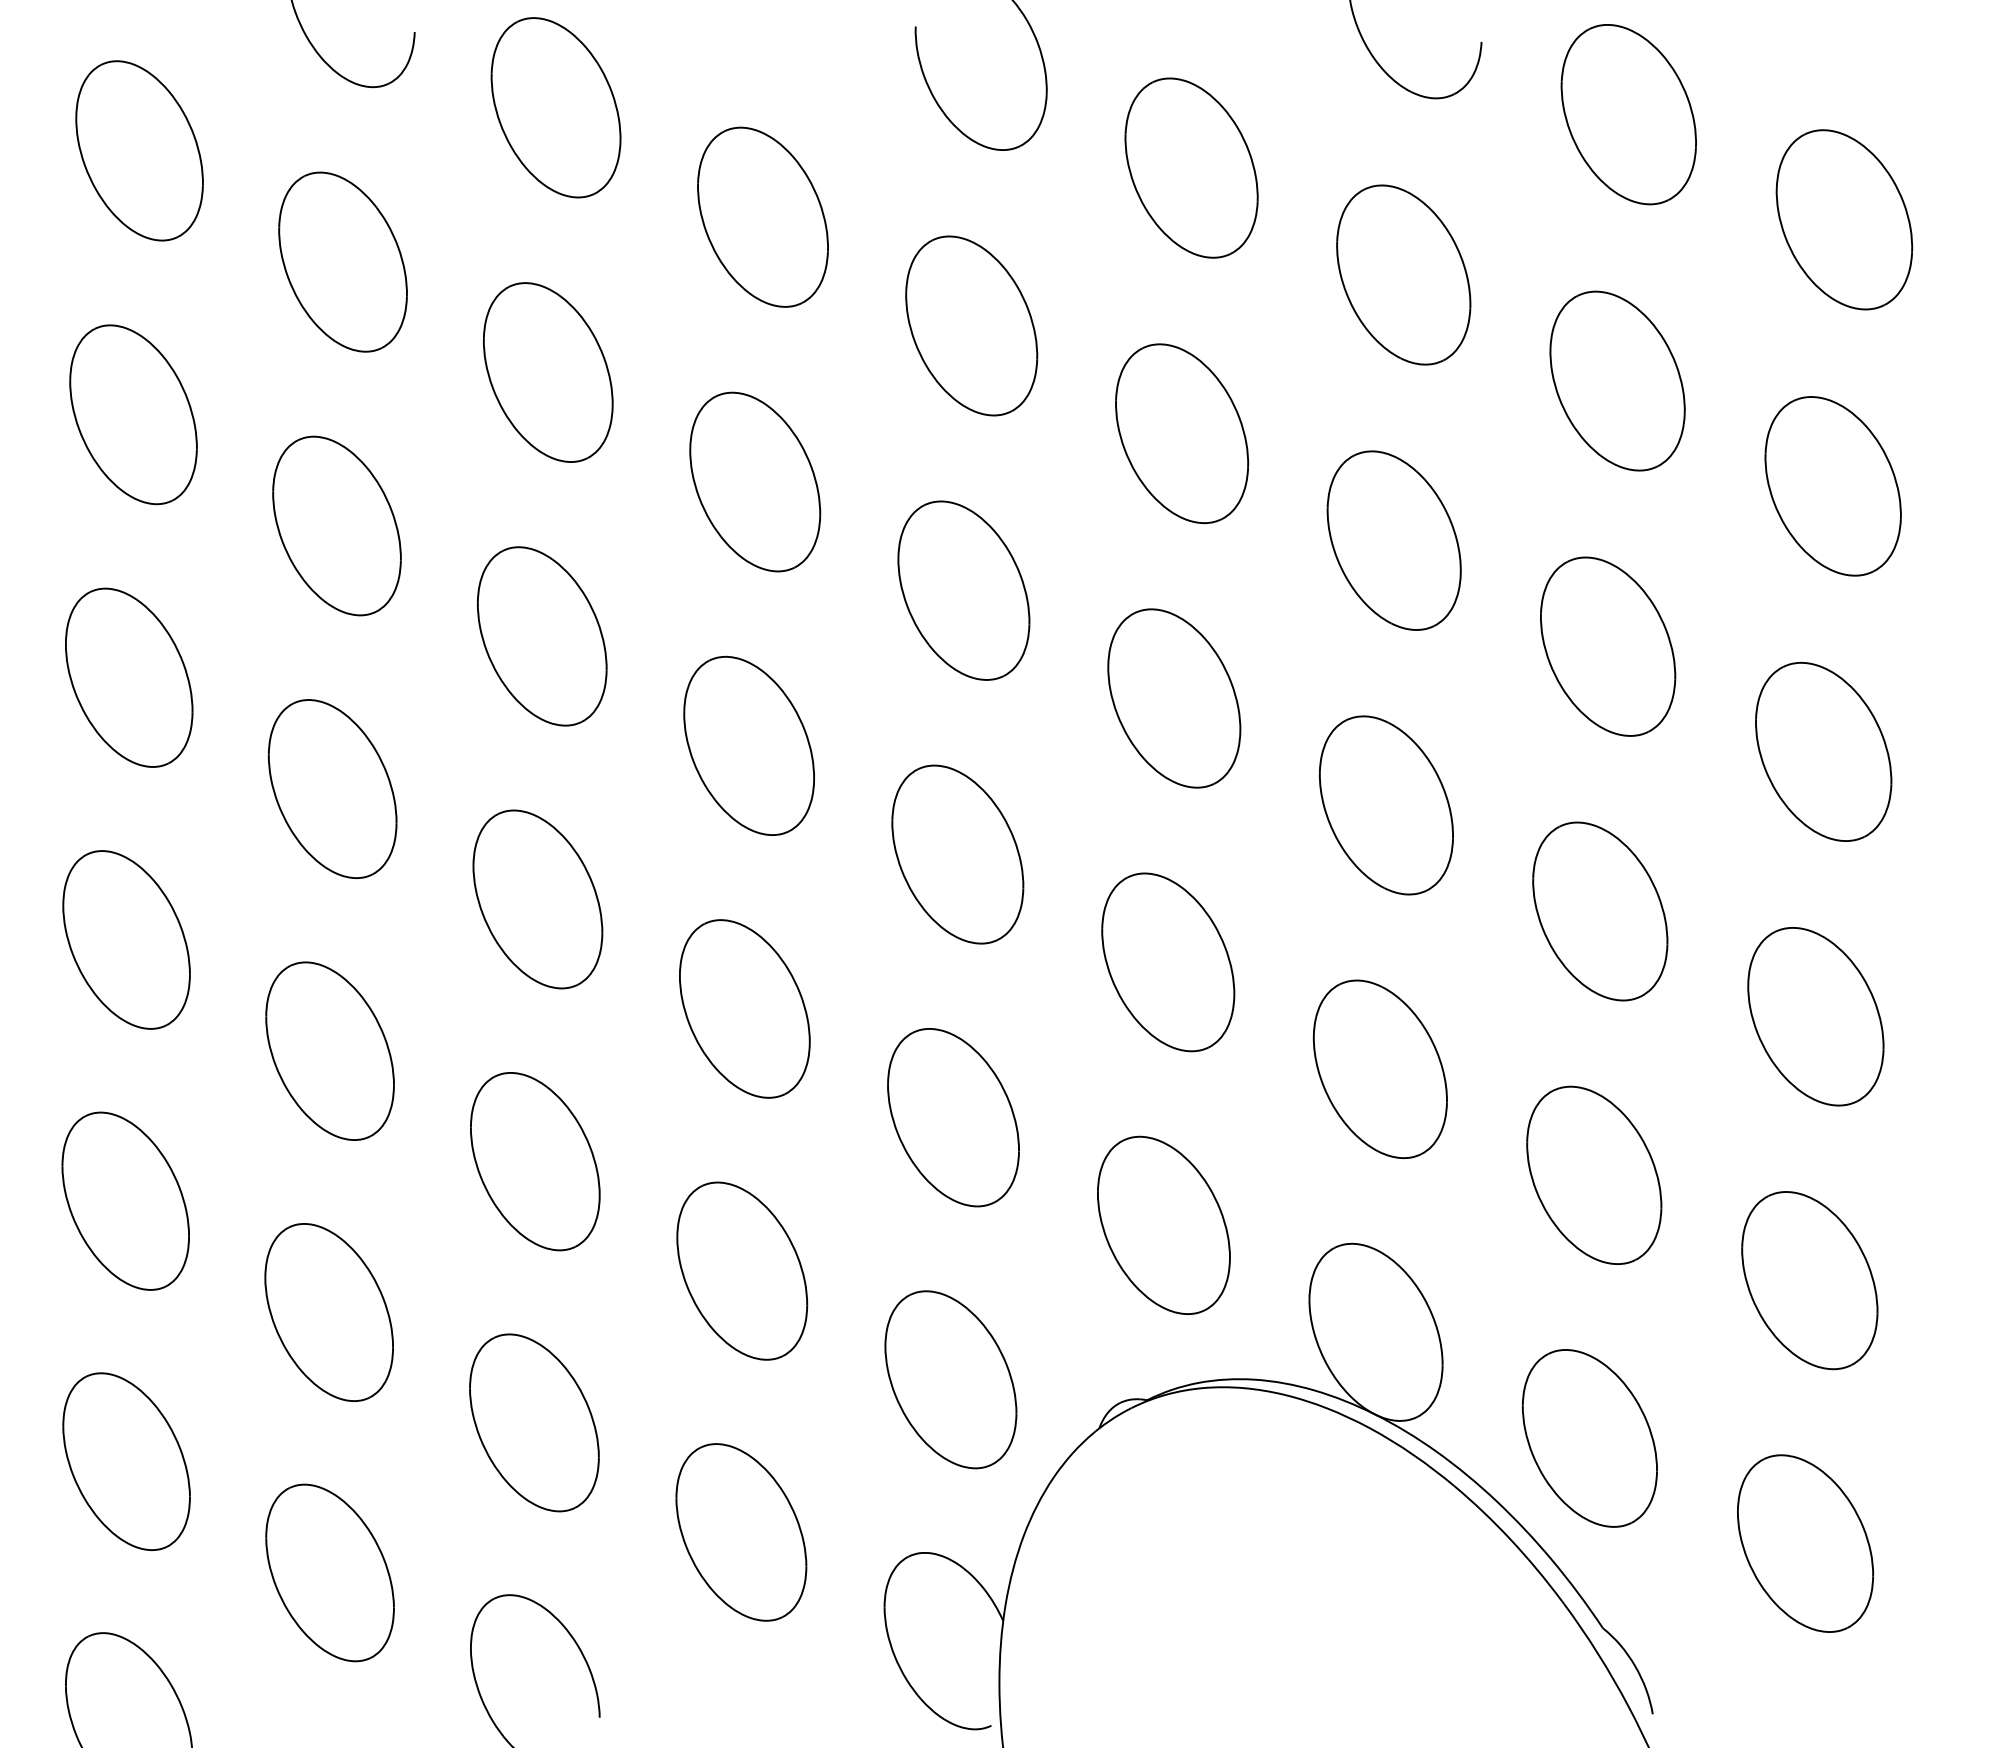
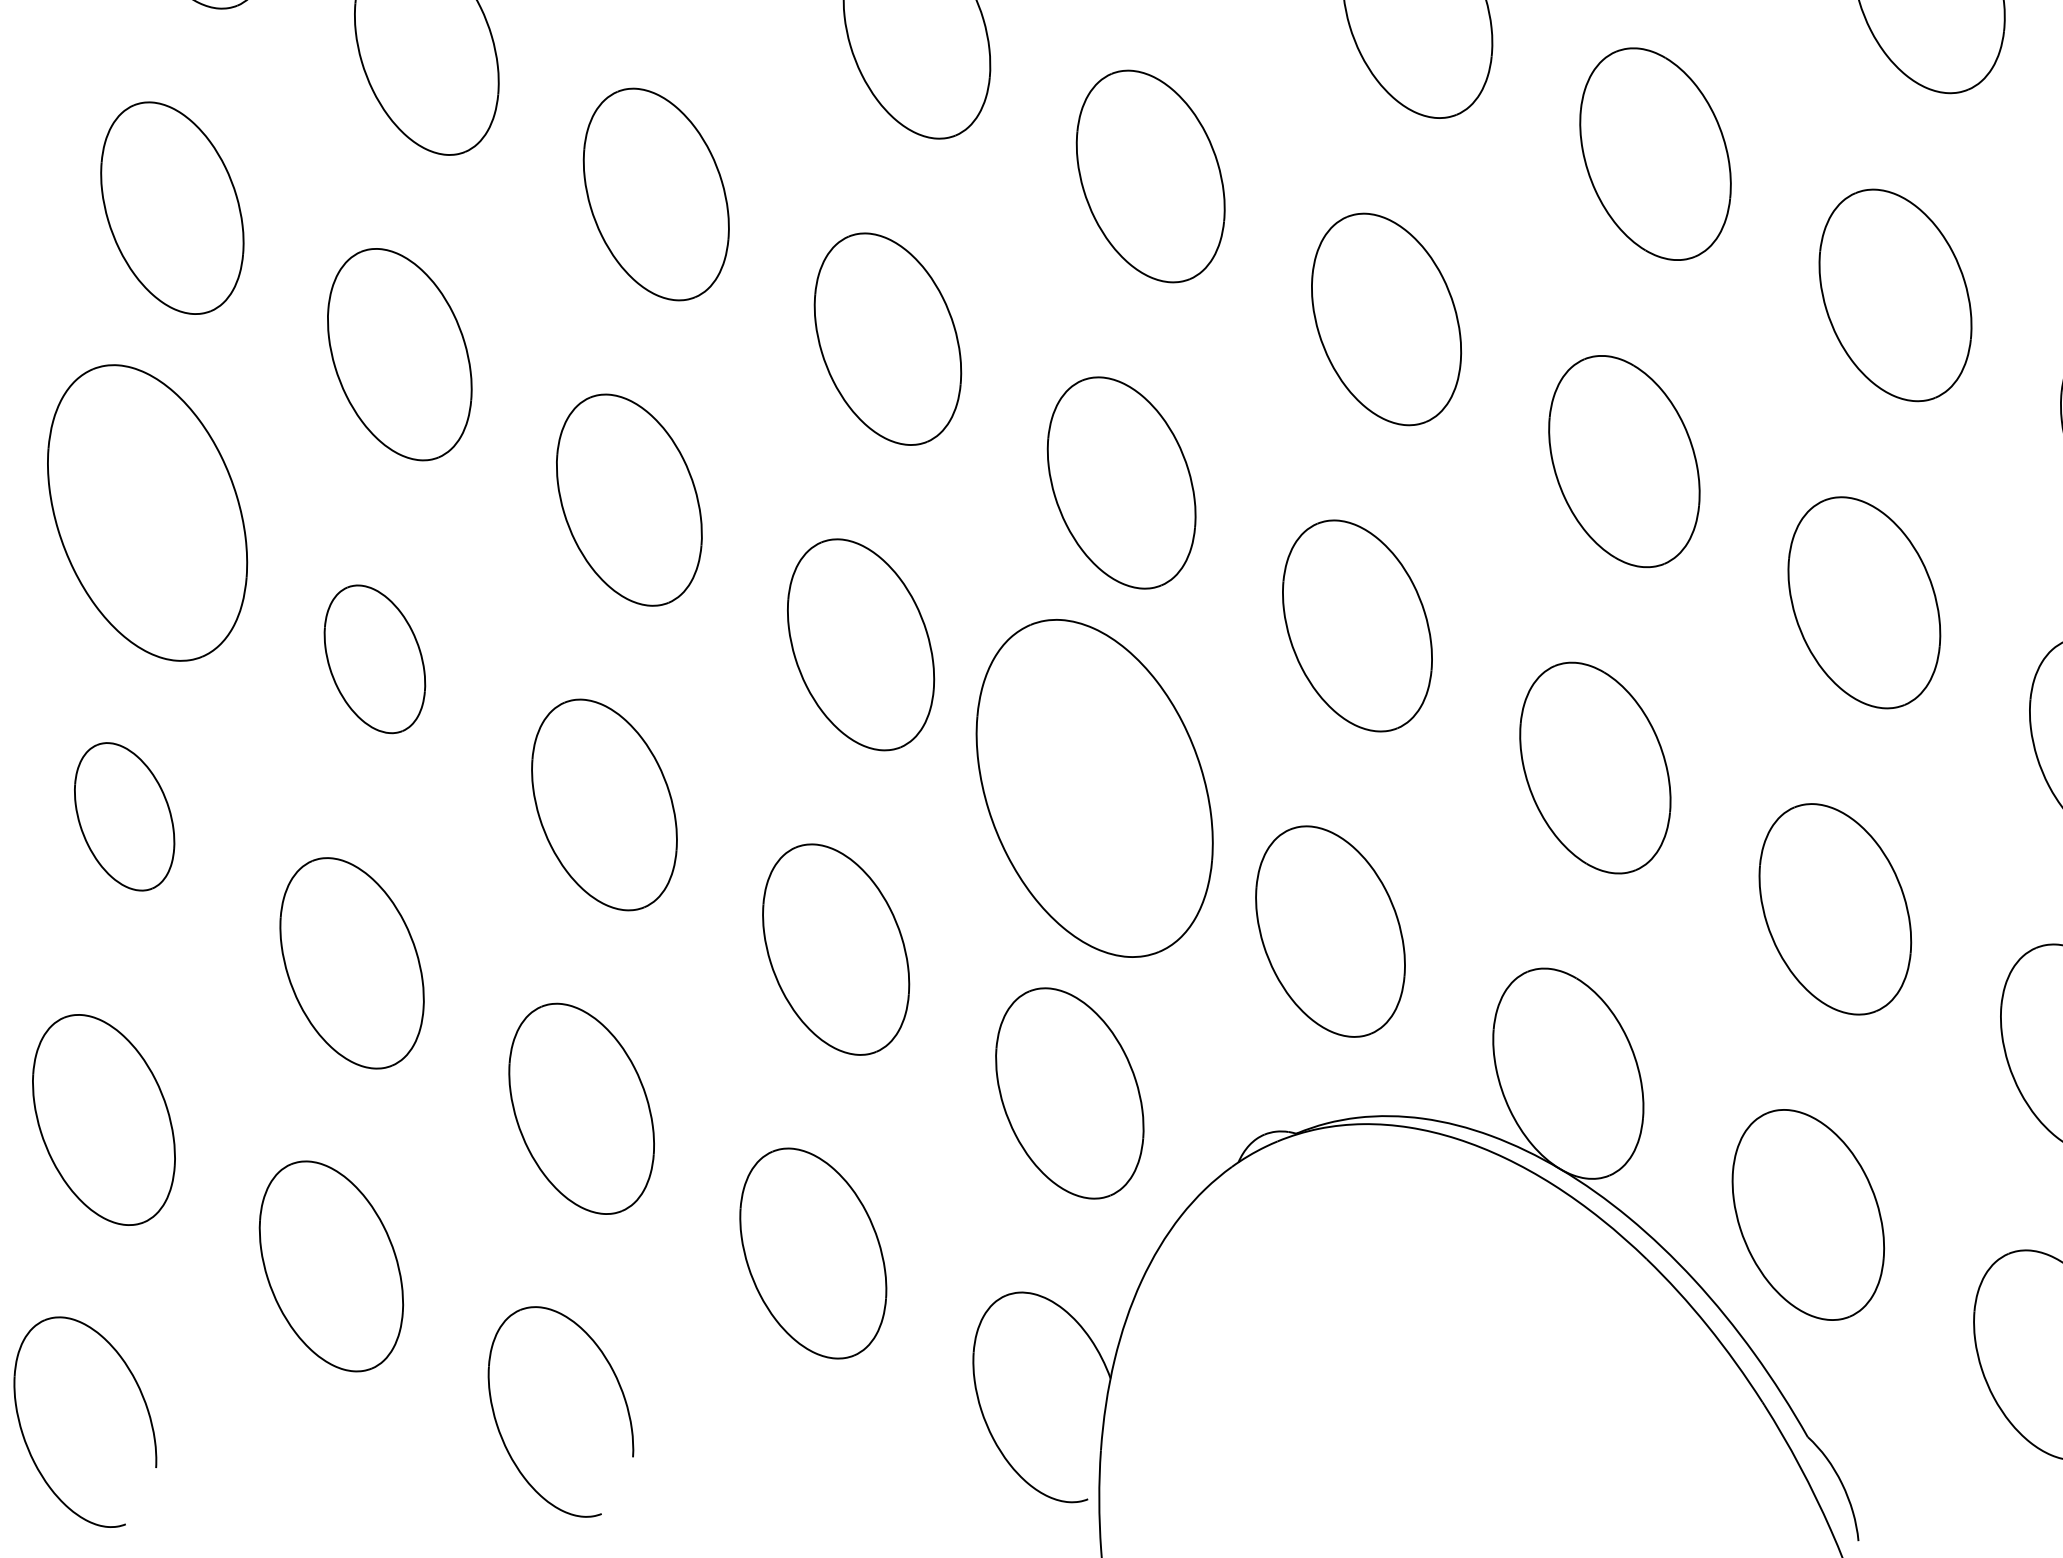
part: (126, 939) -> (147, 512), size x1.4
part: (329, 1050) -> (374, 658), size x0.7
part: (953, 1117) -> (1094, 788), size x1.6
part: (125, 1200) -> (124, 816), size x0.7

